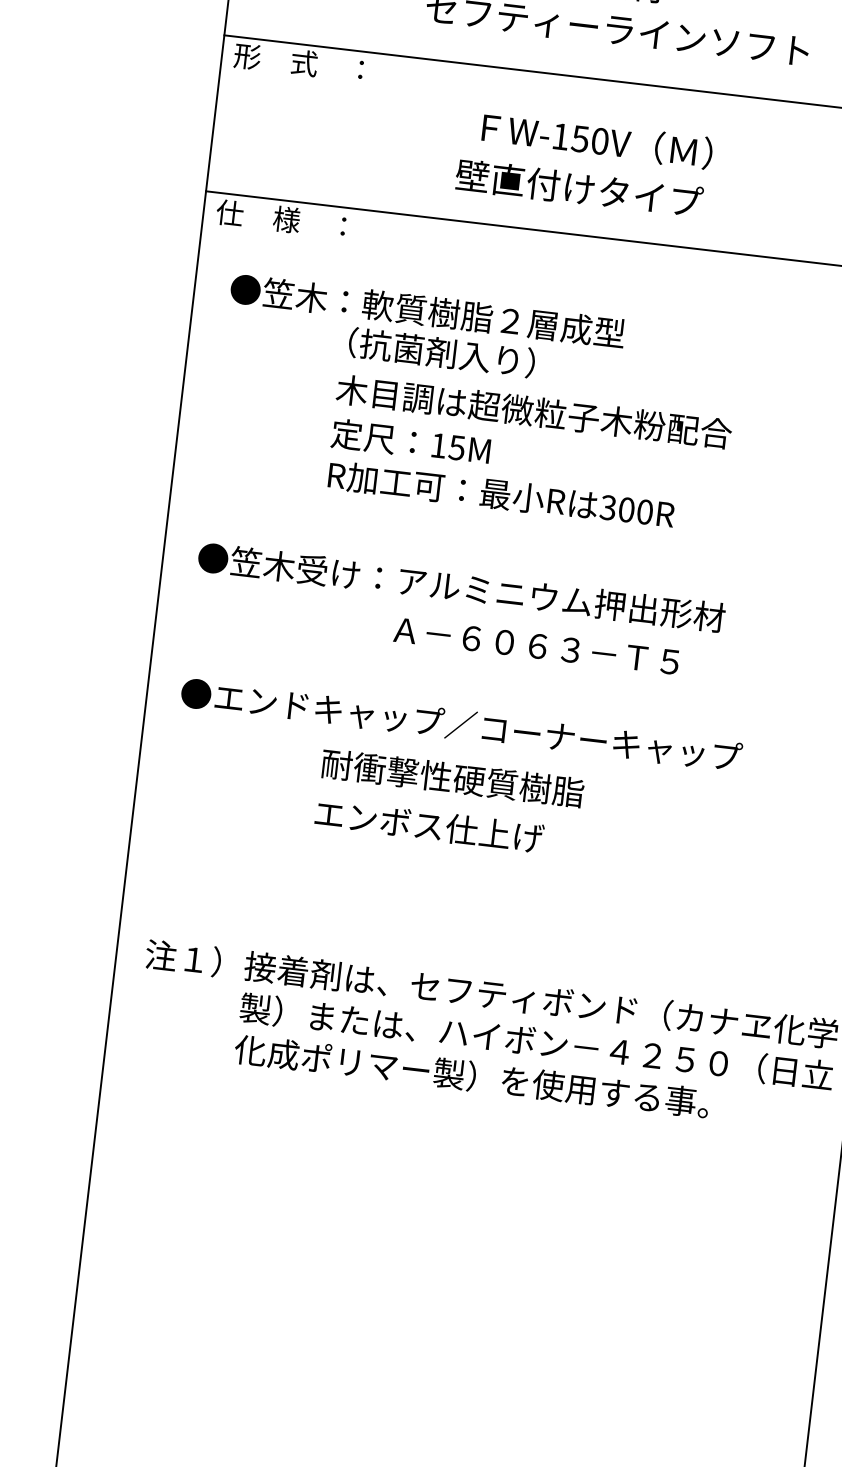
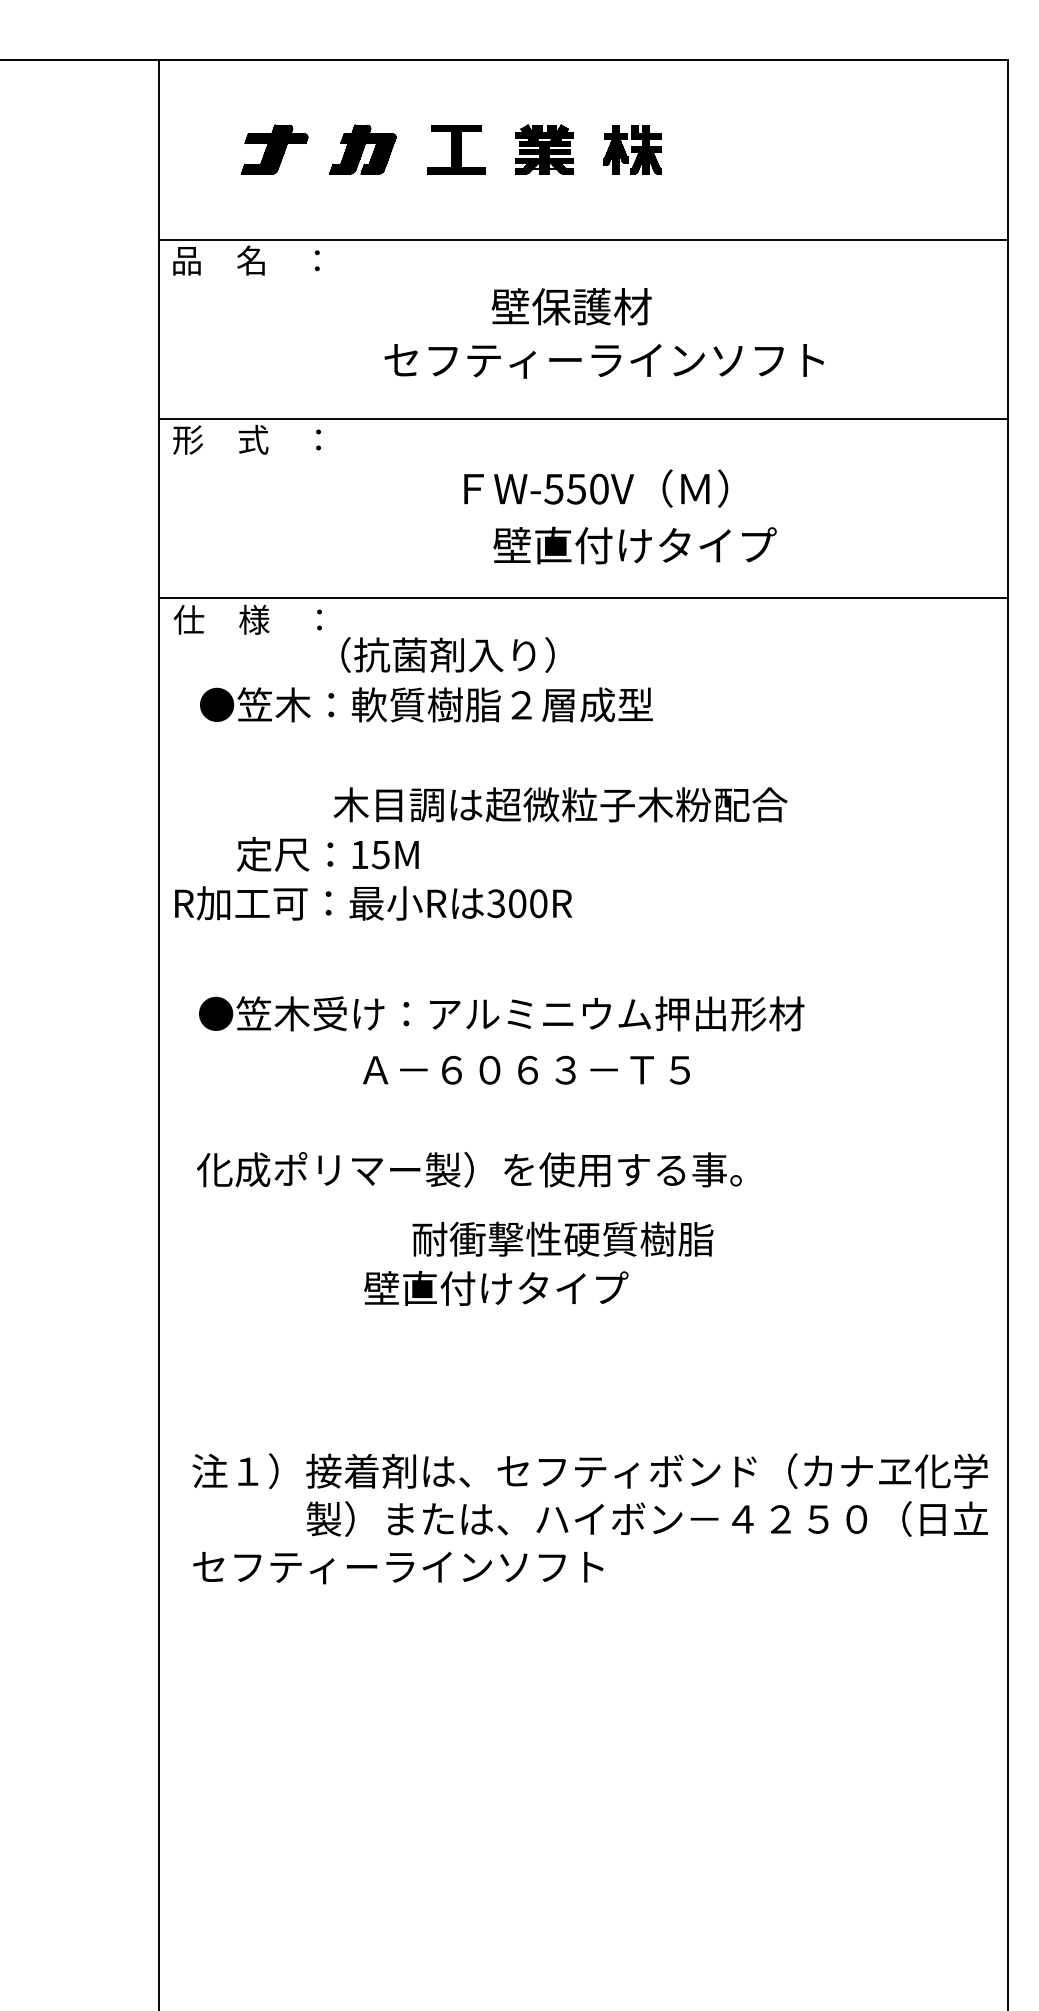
text: (560, 136) -> (553, 489), W-150V -> W-550V
text: (578, 188) -> (634, 545), moved
text: (441, 352) -> (447, 654), moved
text: (410, 442) -> (327, 854), moved
text: (501, 495) -> (373, 903), moved
text: (536, 645) -> (526, 1069), moved
text: (461, 724) -> (519, 1169), ●エンドキャップ／コーナーキャップ -> 化成ポリマー製）を使用する事。
text: (452, 777) -> (562, 1238), moved
text: (429, 825) -> (496, 1287), エンボス仕上げ -> 壁直付けタイプ
text: (422, 1070) -> (521, 1566), 化成ポリマー製）を使用する事。 -> セフティーラインソフト

